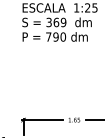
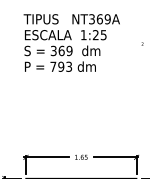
text: (63, 36) -> (69, 66), 790 -> 793

